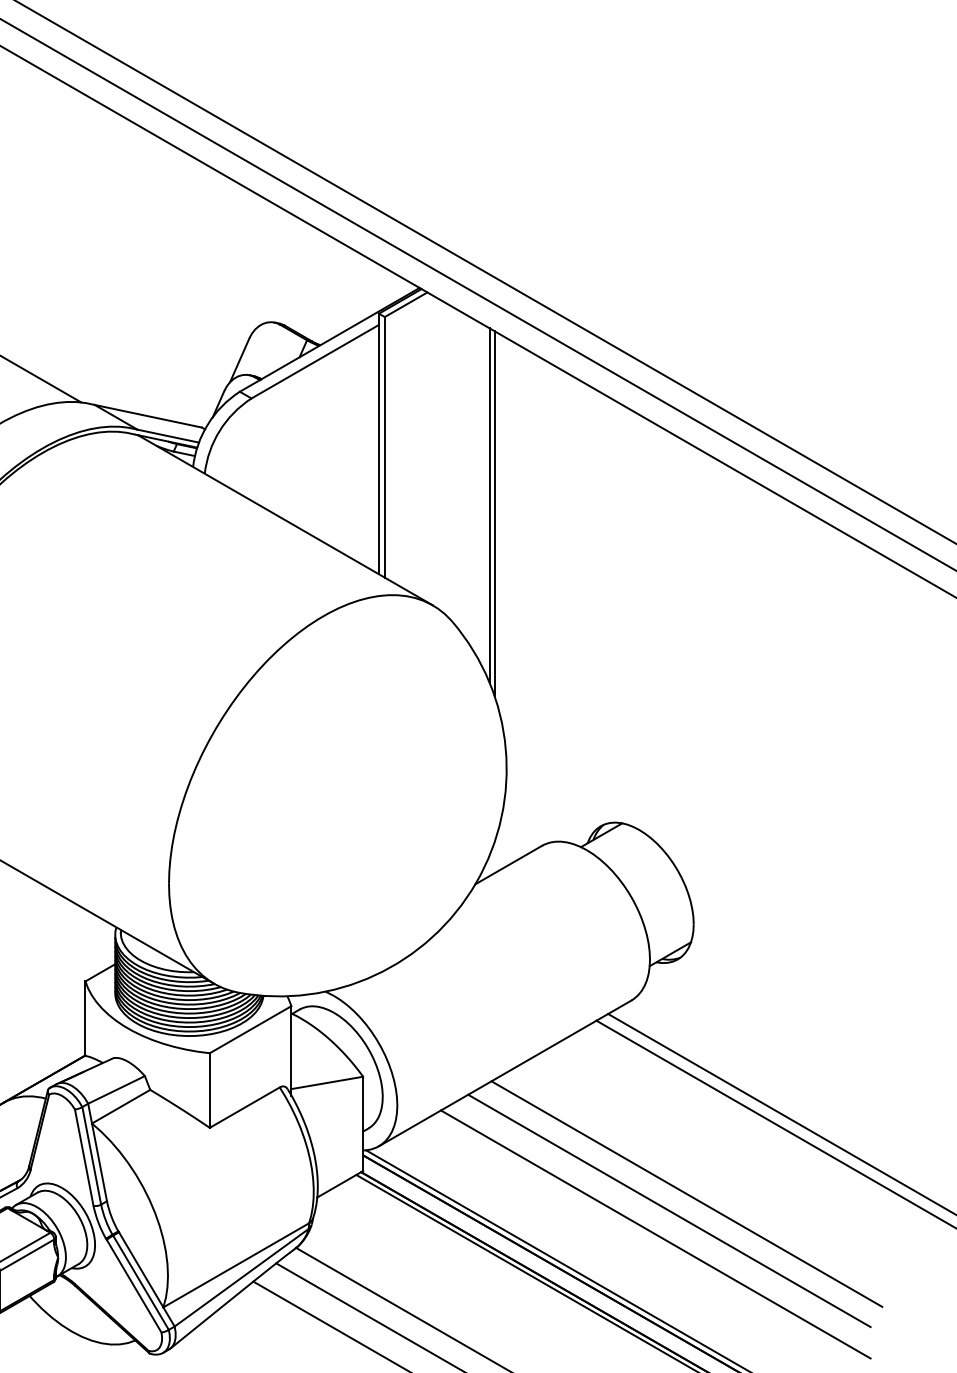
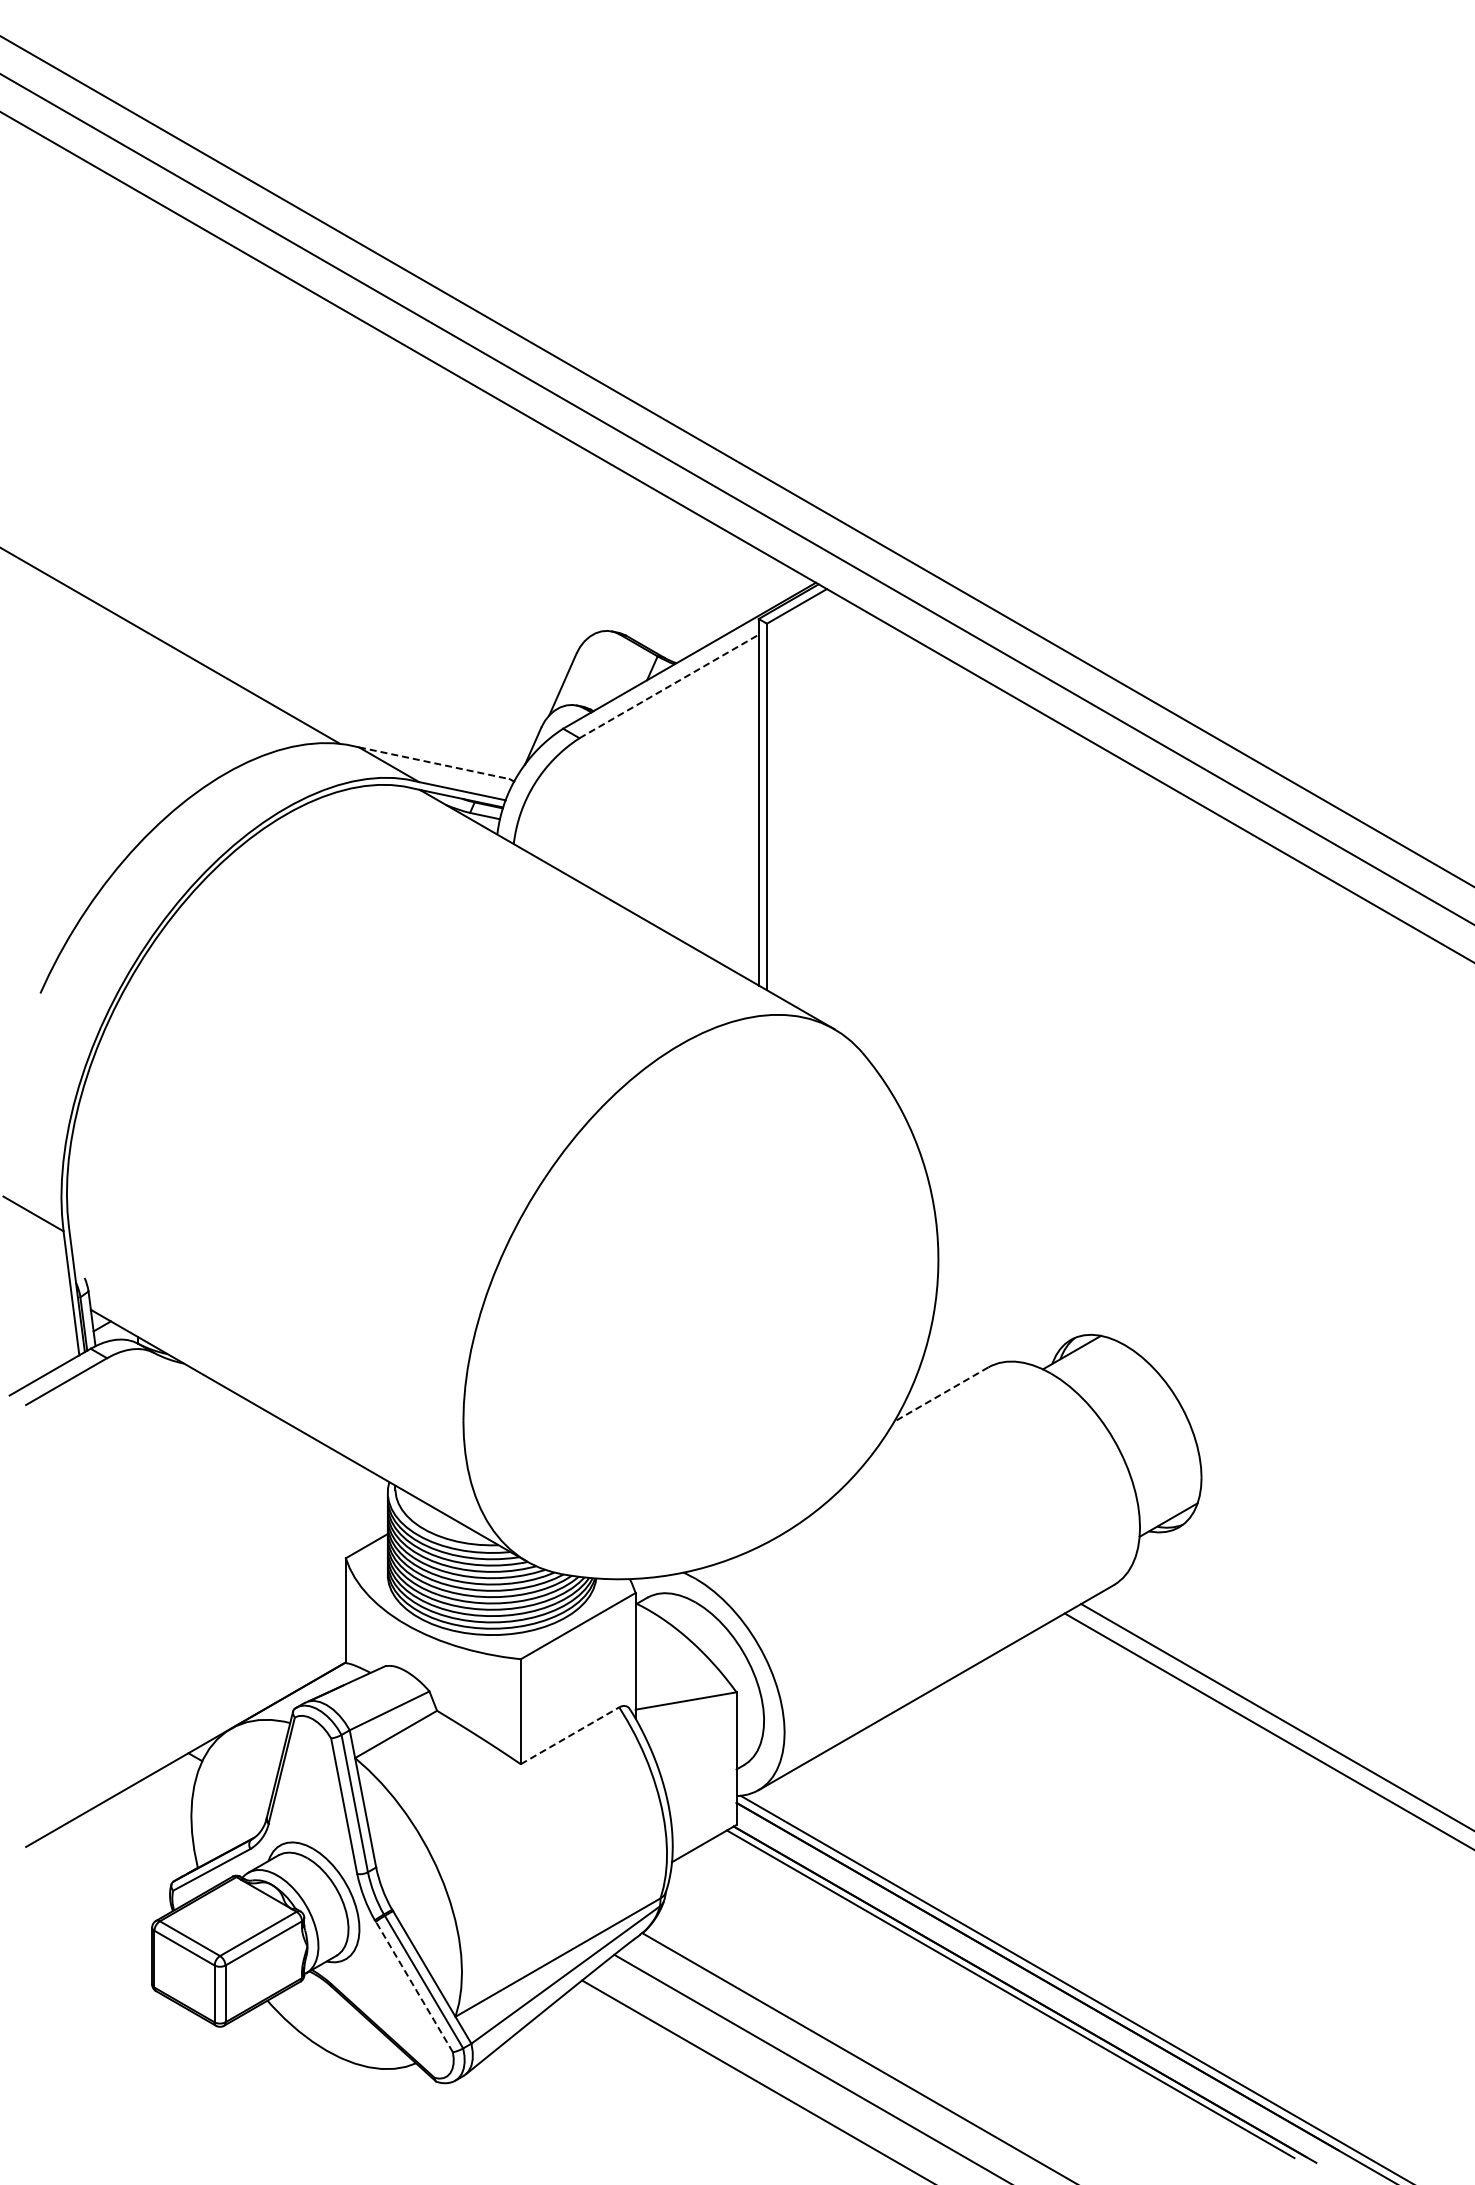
line: (315, 361) -> (669, 686), solid -> dashed
line: (148, 416) -> (434, 763), solid -> dashed
line: (489, 505) -> (914, 888), removed
line: (494, 513) -> (921, 899), removed
line: (508, 865) -> (940, 1394), solid -> dashed
line: (245, 1107) -> (570, 1735), solid -> dashed
line: (686, 1194) -> (1191, 1857), removed
line: (669, 1210) -> (1167, 1880), removed
line: (656, 1233) -> (1148, 1913), removed
line: (134, 1285) -> (414, 1986), solid -> dashed

